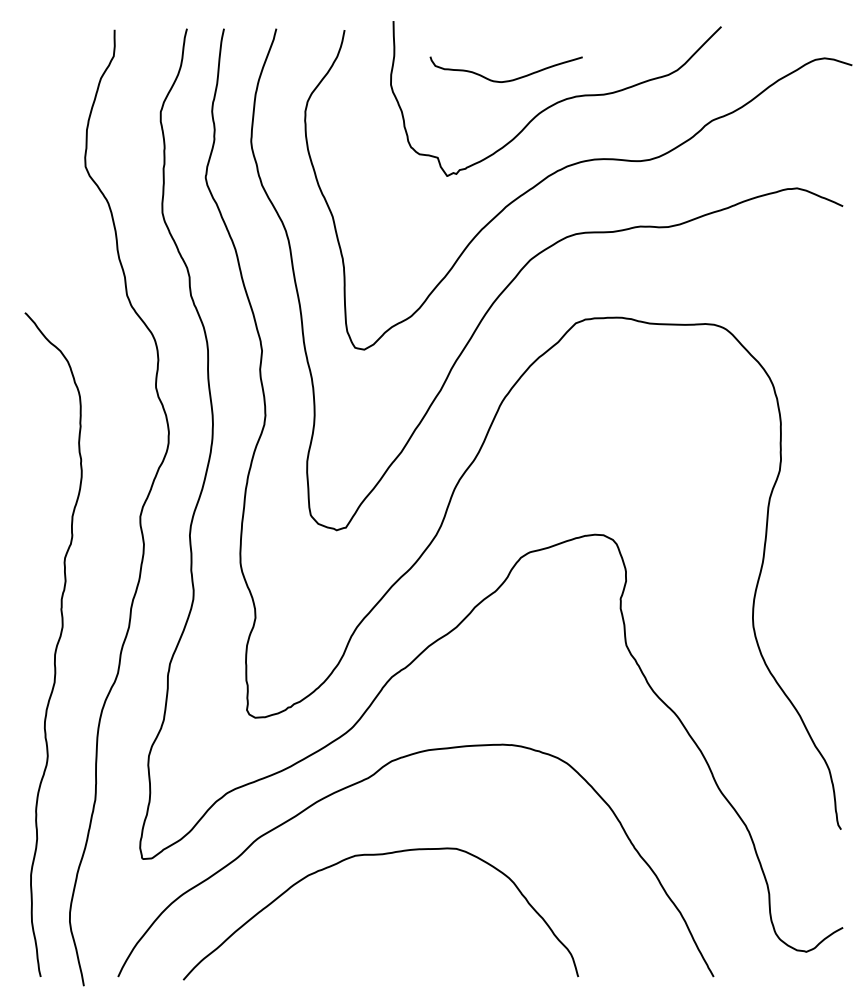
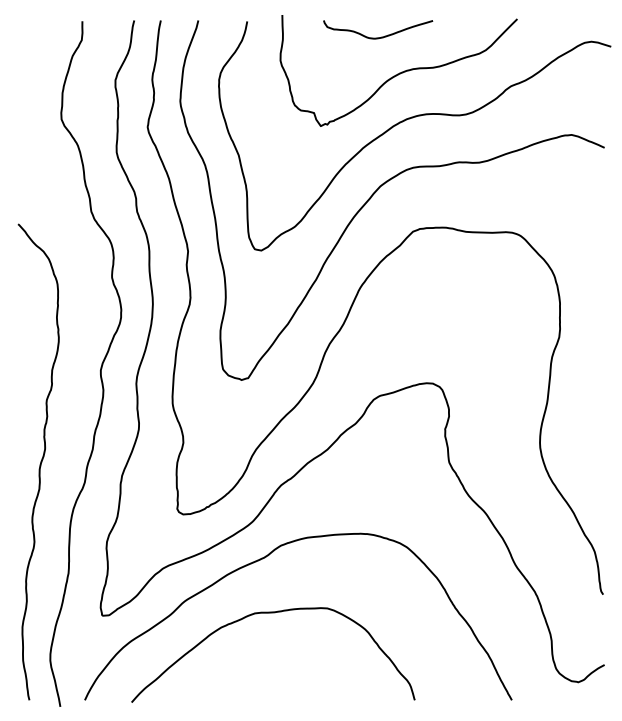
curve: (505, 80) -> (377, 37), moved

